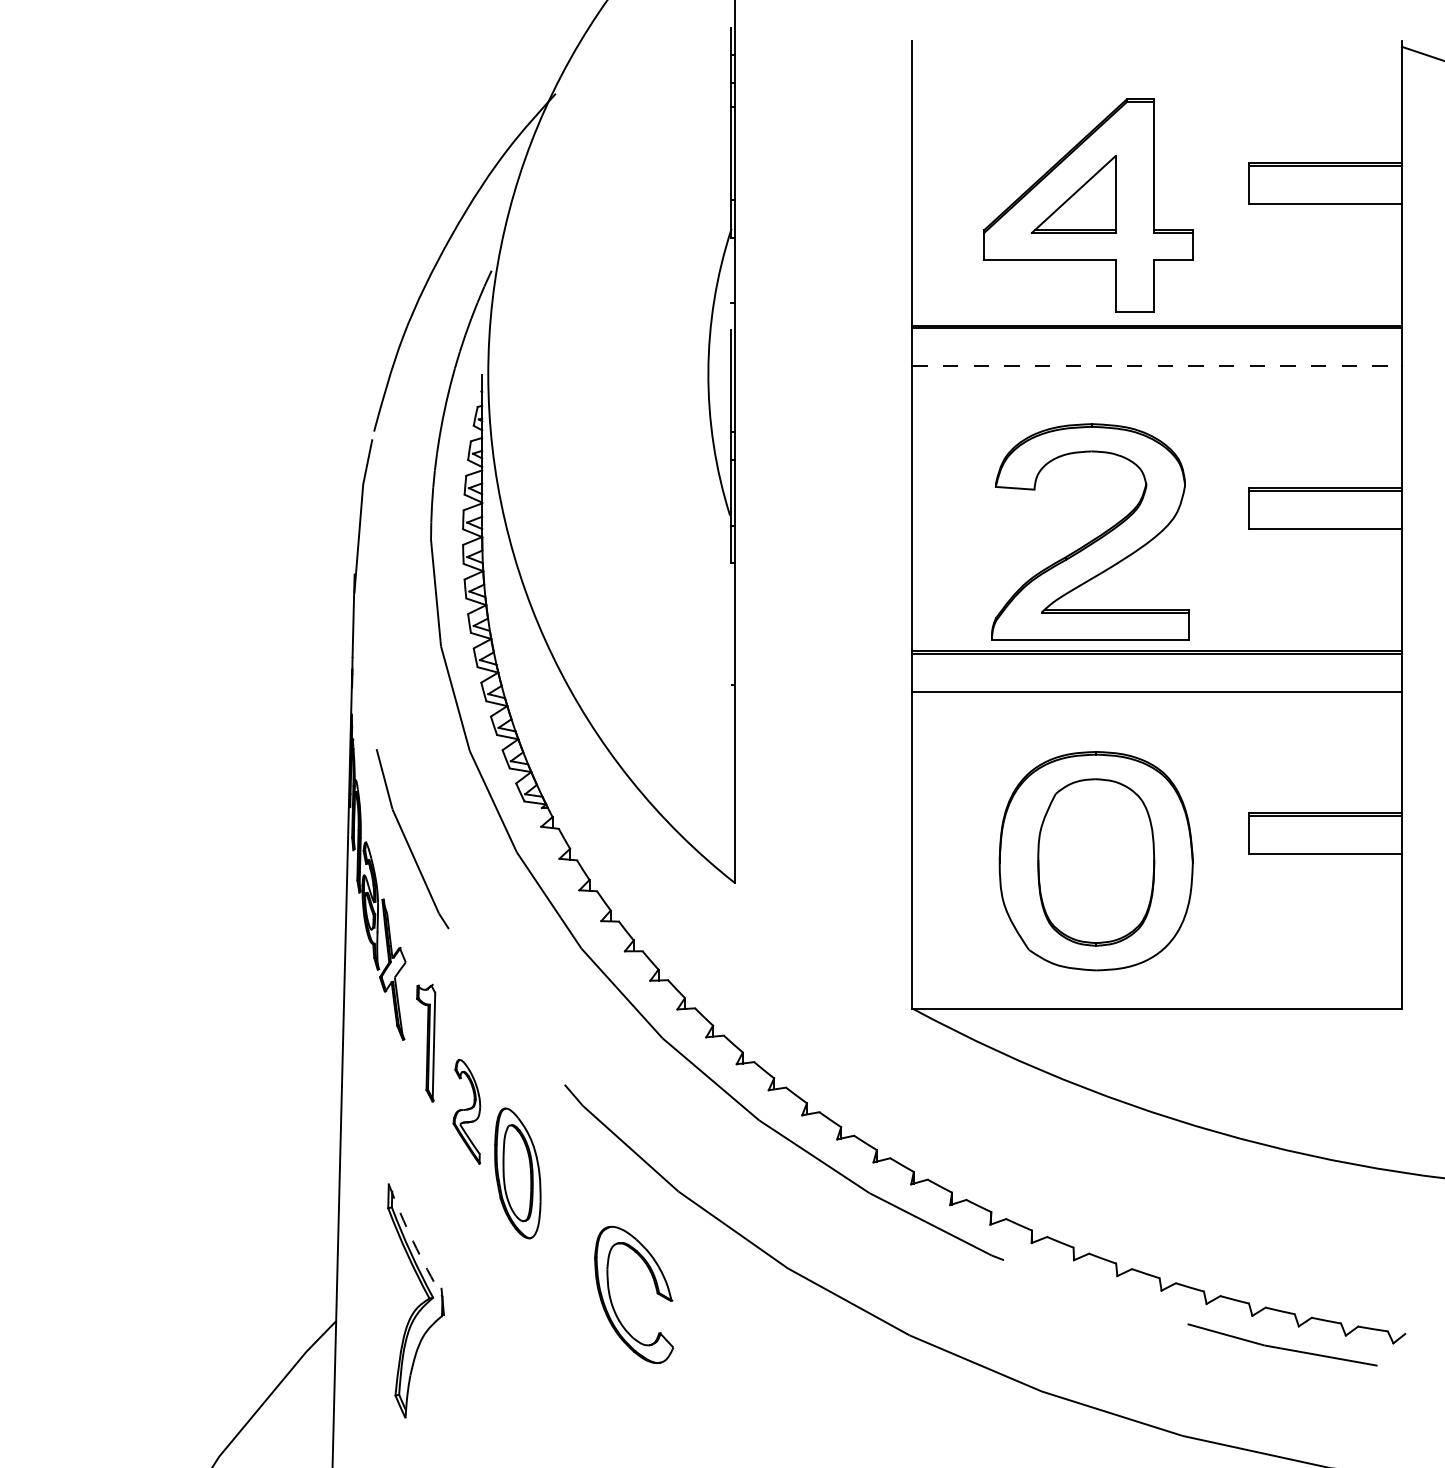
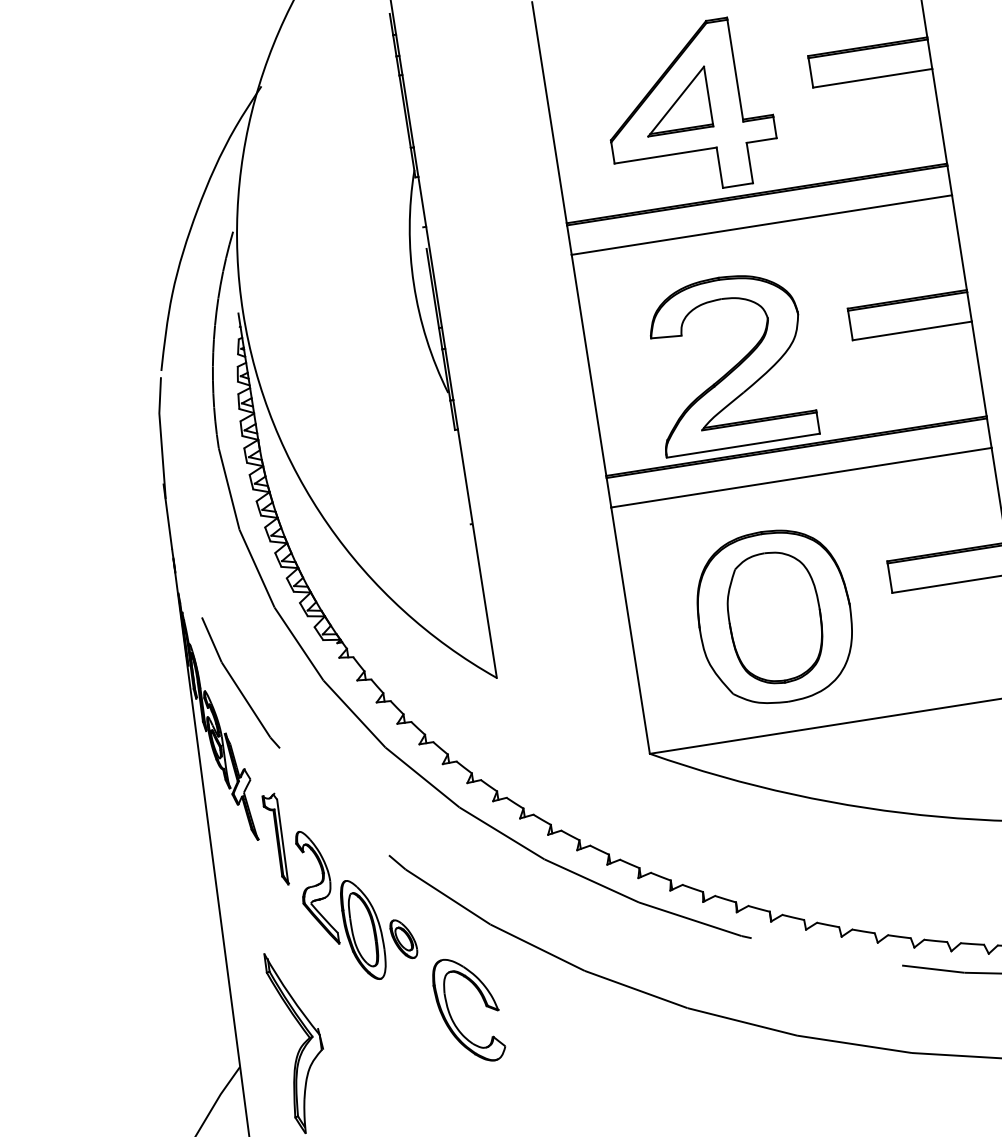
line: (1157, 366) -> (762, 225), dashed -> solid
part: (466, 1111) -> (315, 888), size x1.43
part: (566, 1192) -> (403, 938), added
arc: (413, 1241) -> (290, 995), dashed -> solid

